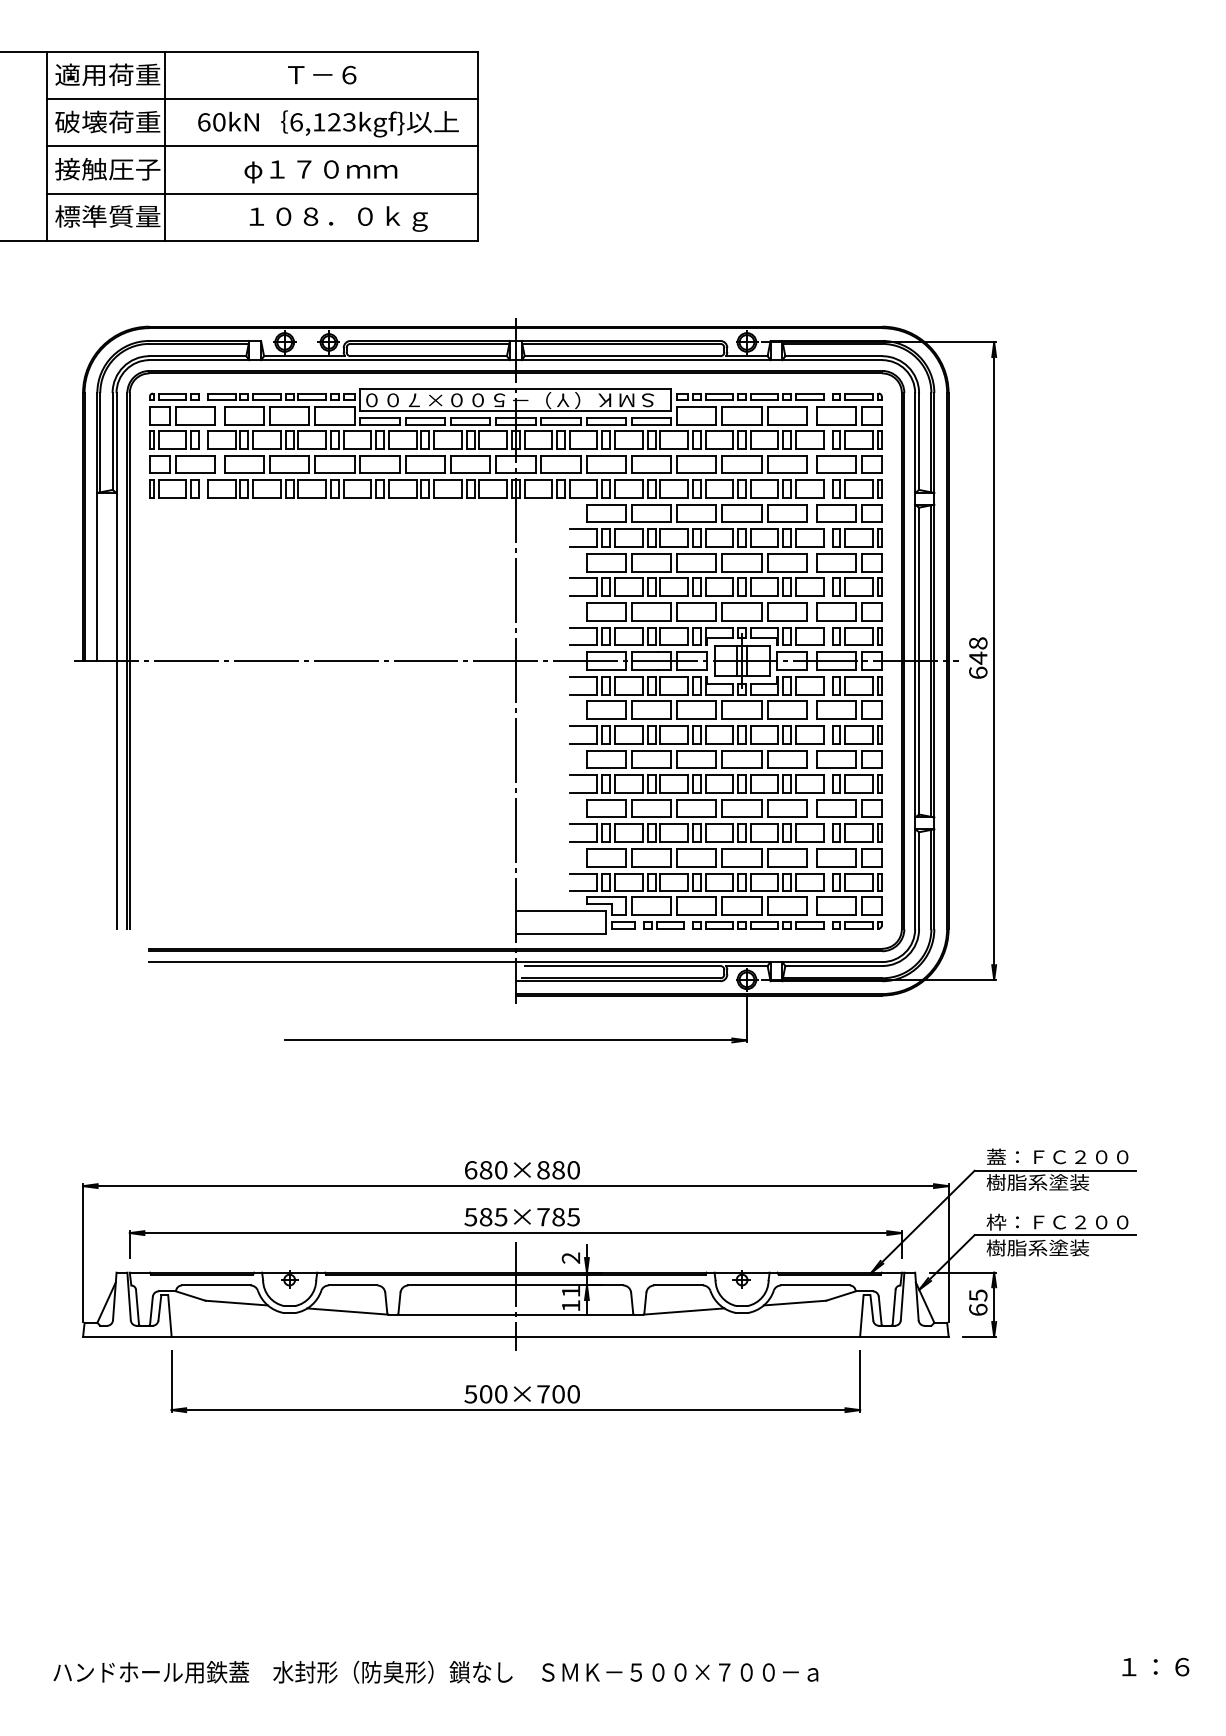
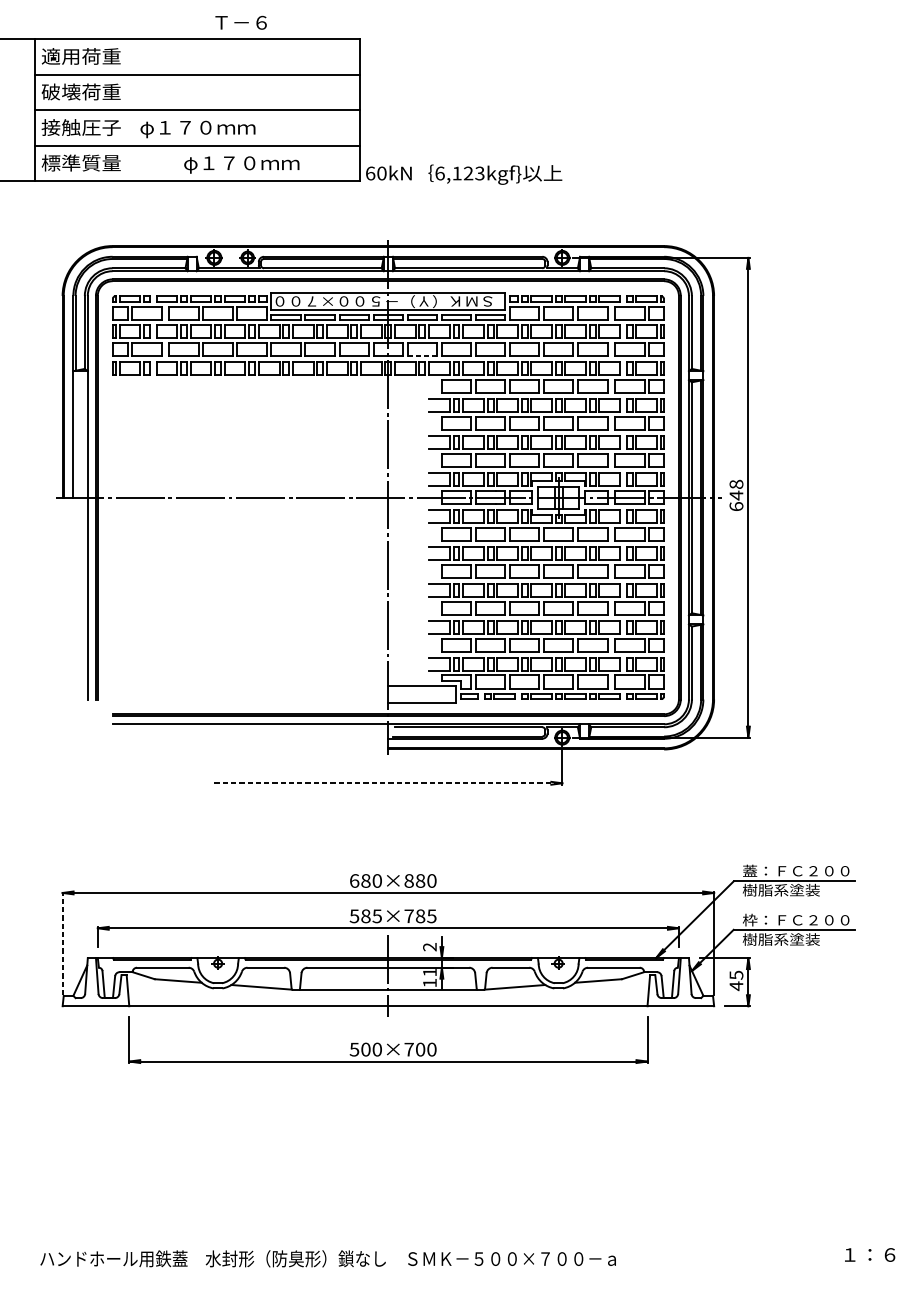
text: (322, 74) -> (241, 22), moved
text: (328, 123) -> (464, 174), moved
line: (164, 146) -> (123, 110), removed
text: (320, 171) -> (197, 129), moved
text: (335, 218) -> (252, 164), １０８．０ｋｇ -> φ１７０ｍｍ
line: (561, 473) -> (422, 356), solid -> dashed
line: (516, 1040) -> (388, 783), solid -> dashed
line: (83, 1253) -> (62, 943), solid -> dashed
text: (978, 1309) -> (736, 985), 65 -> 45

